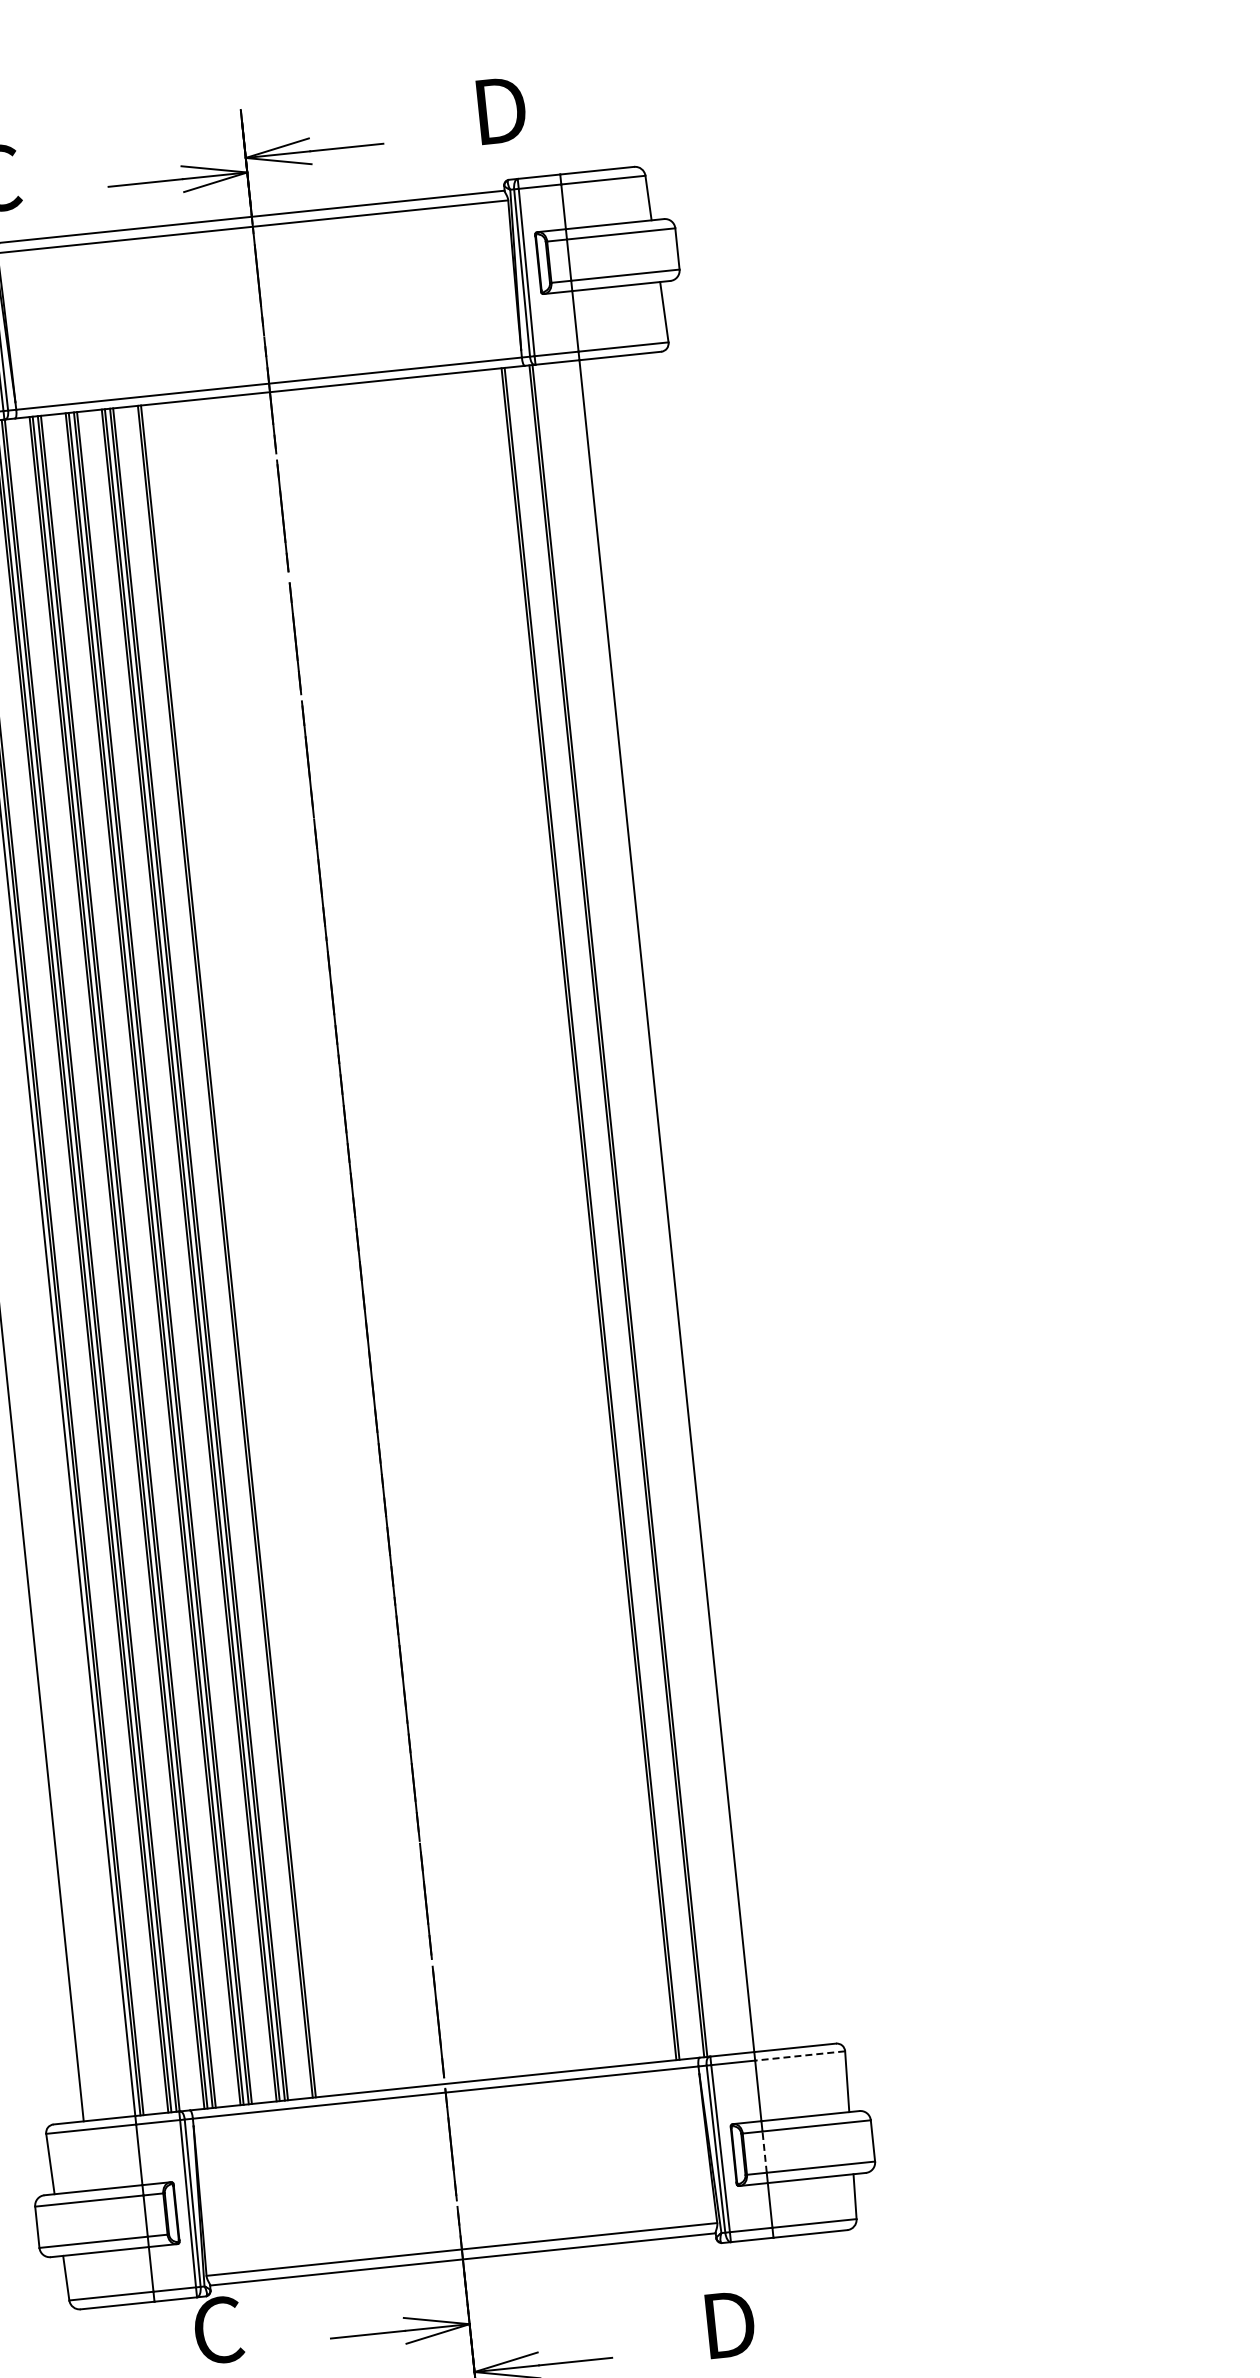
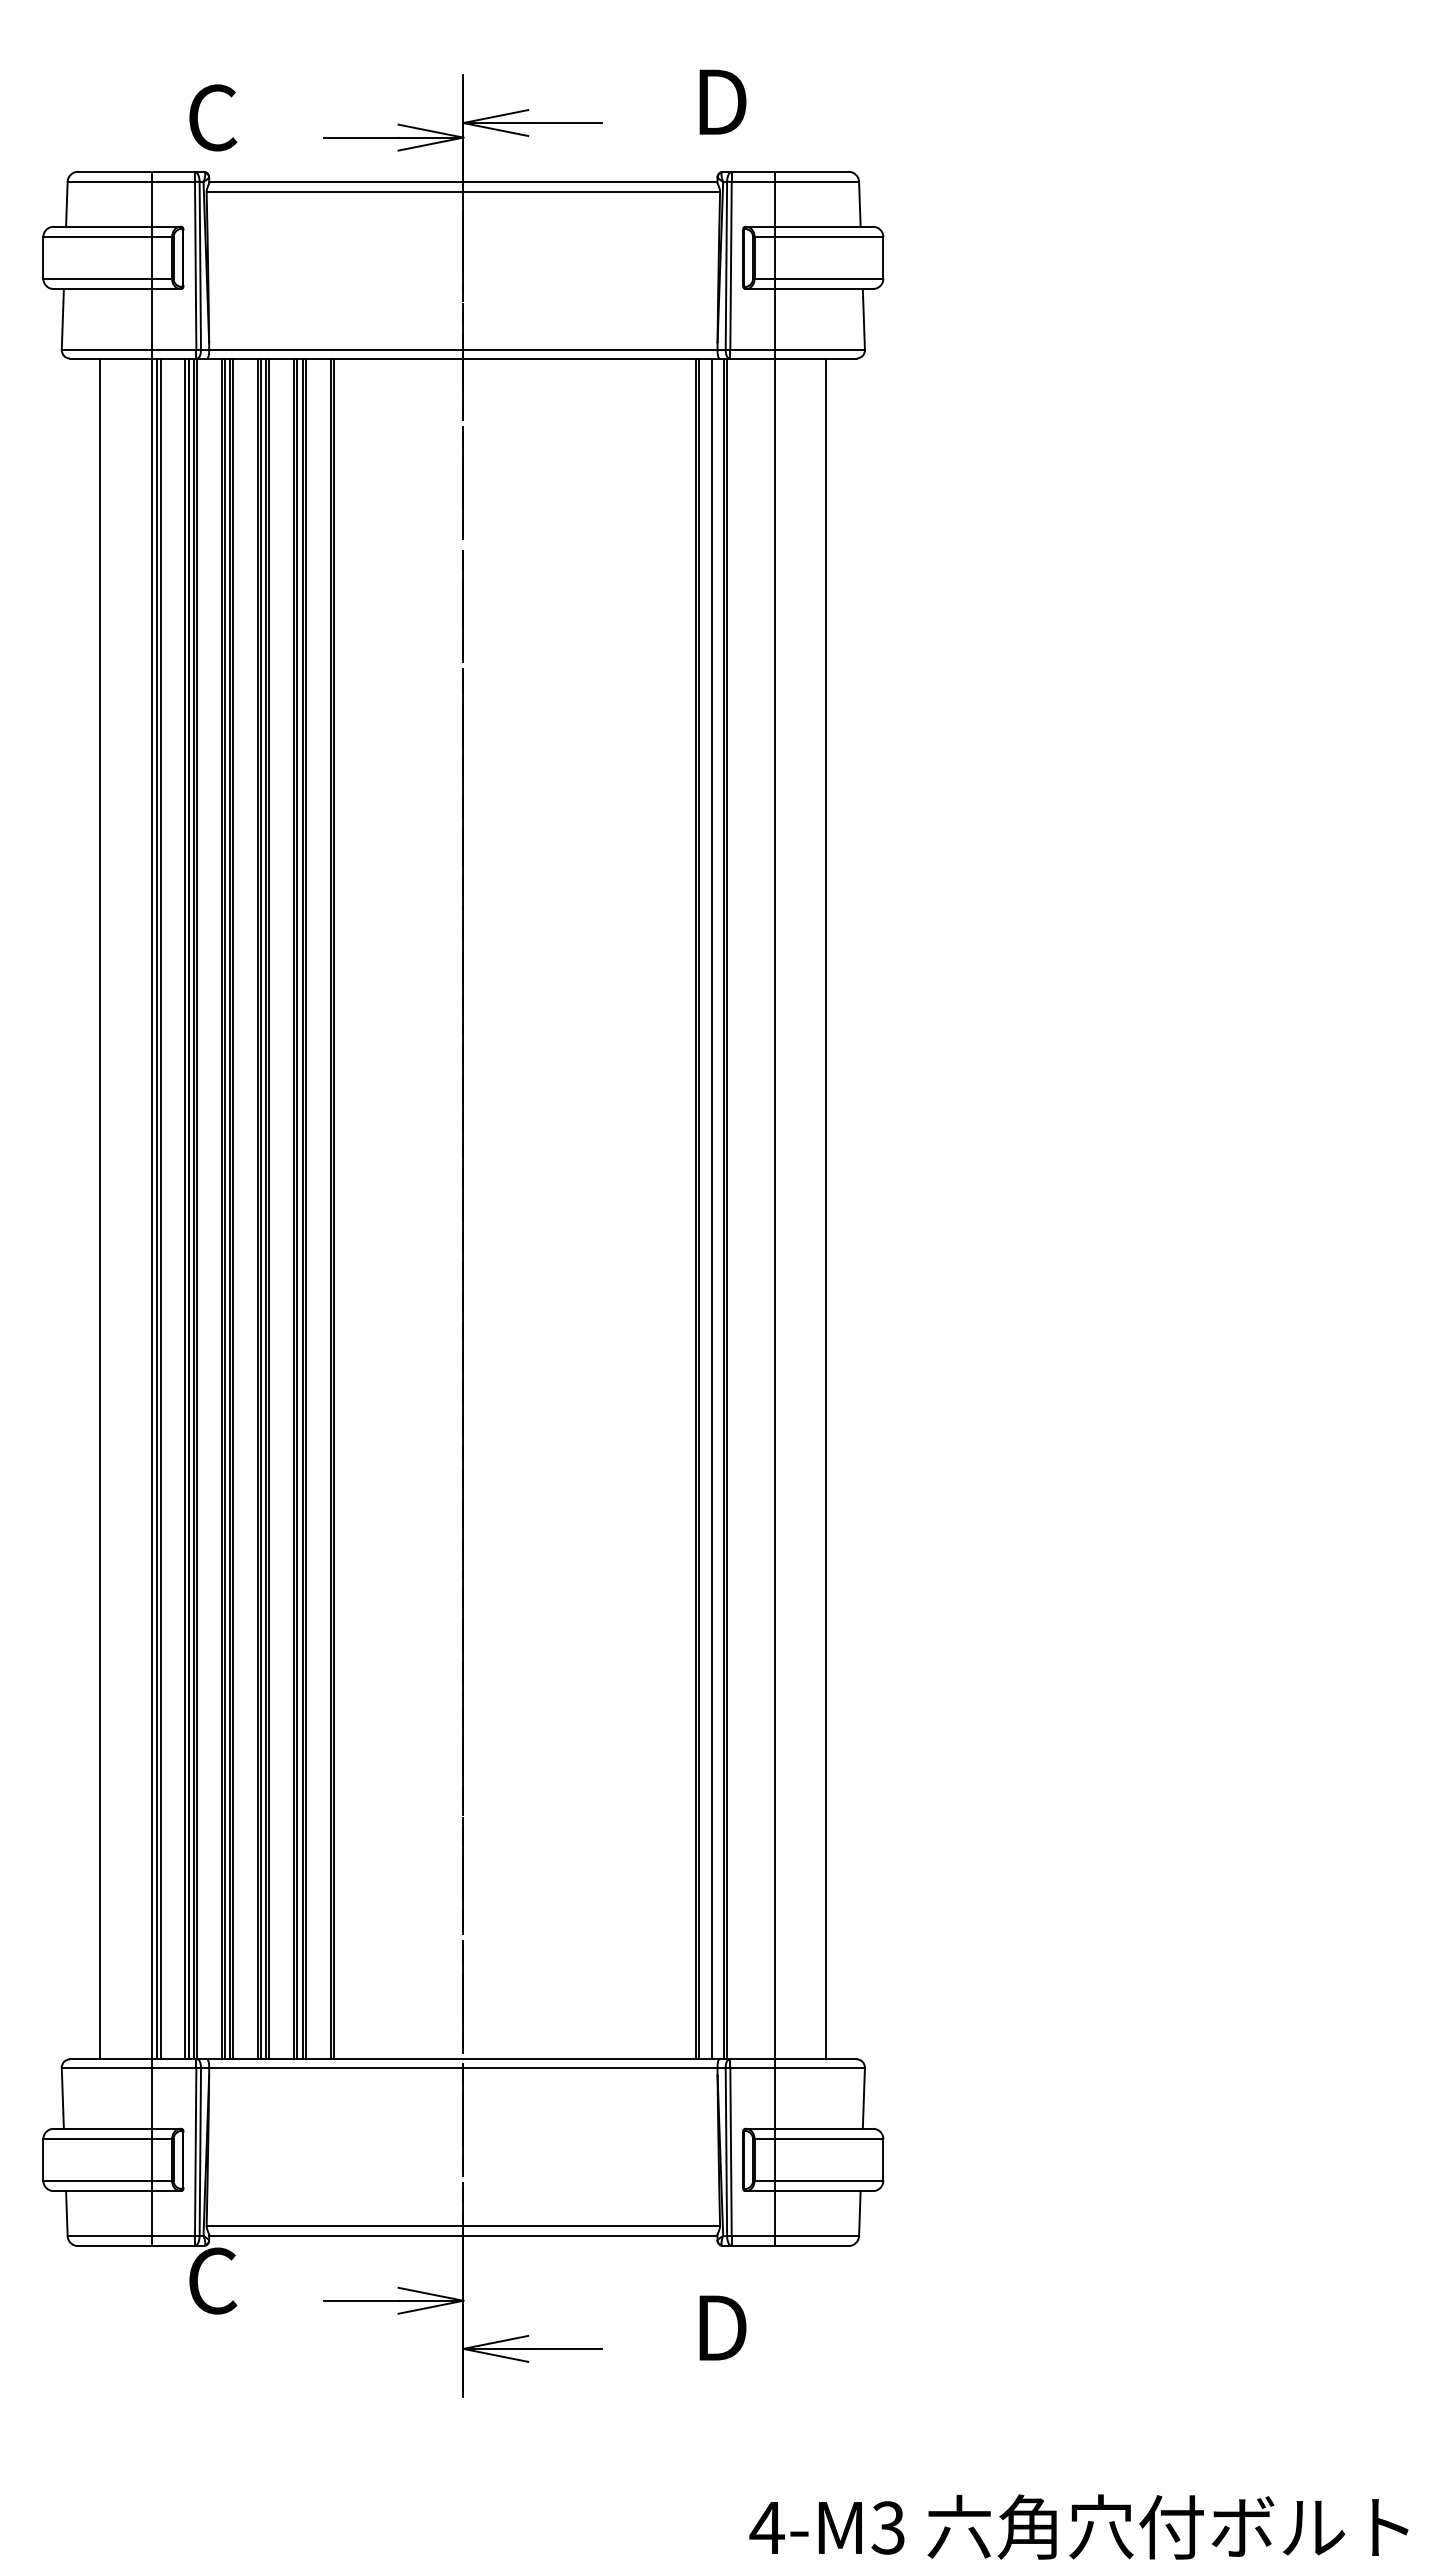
line: (718, 1200) -> (826, 1208), added
line: (604, 1212) -> (711, 1208), added
line: (799, 2055) -> (819, 2067), dashed -> solid
line: (764, 2151) -> (774, 2159), dashed -> solid

